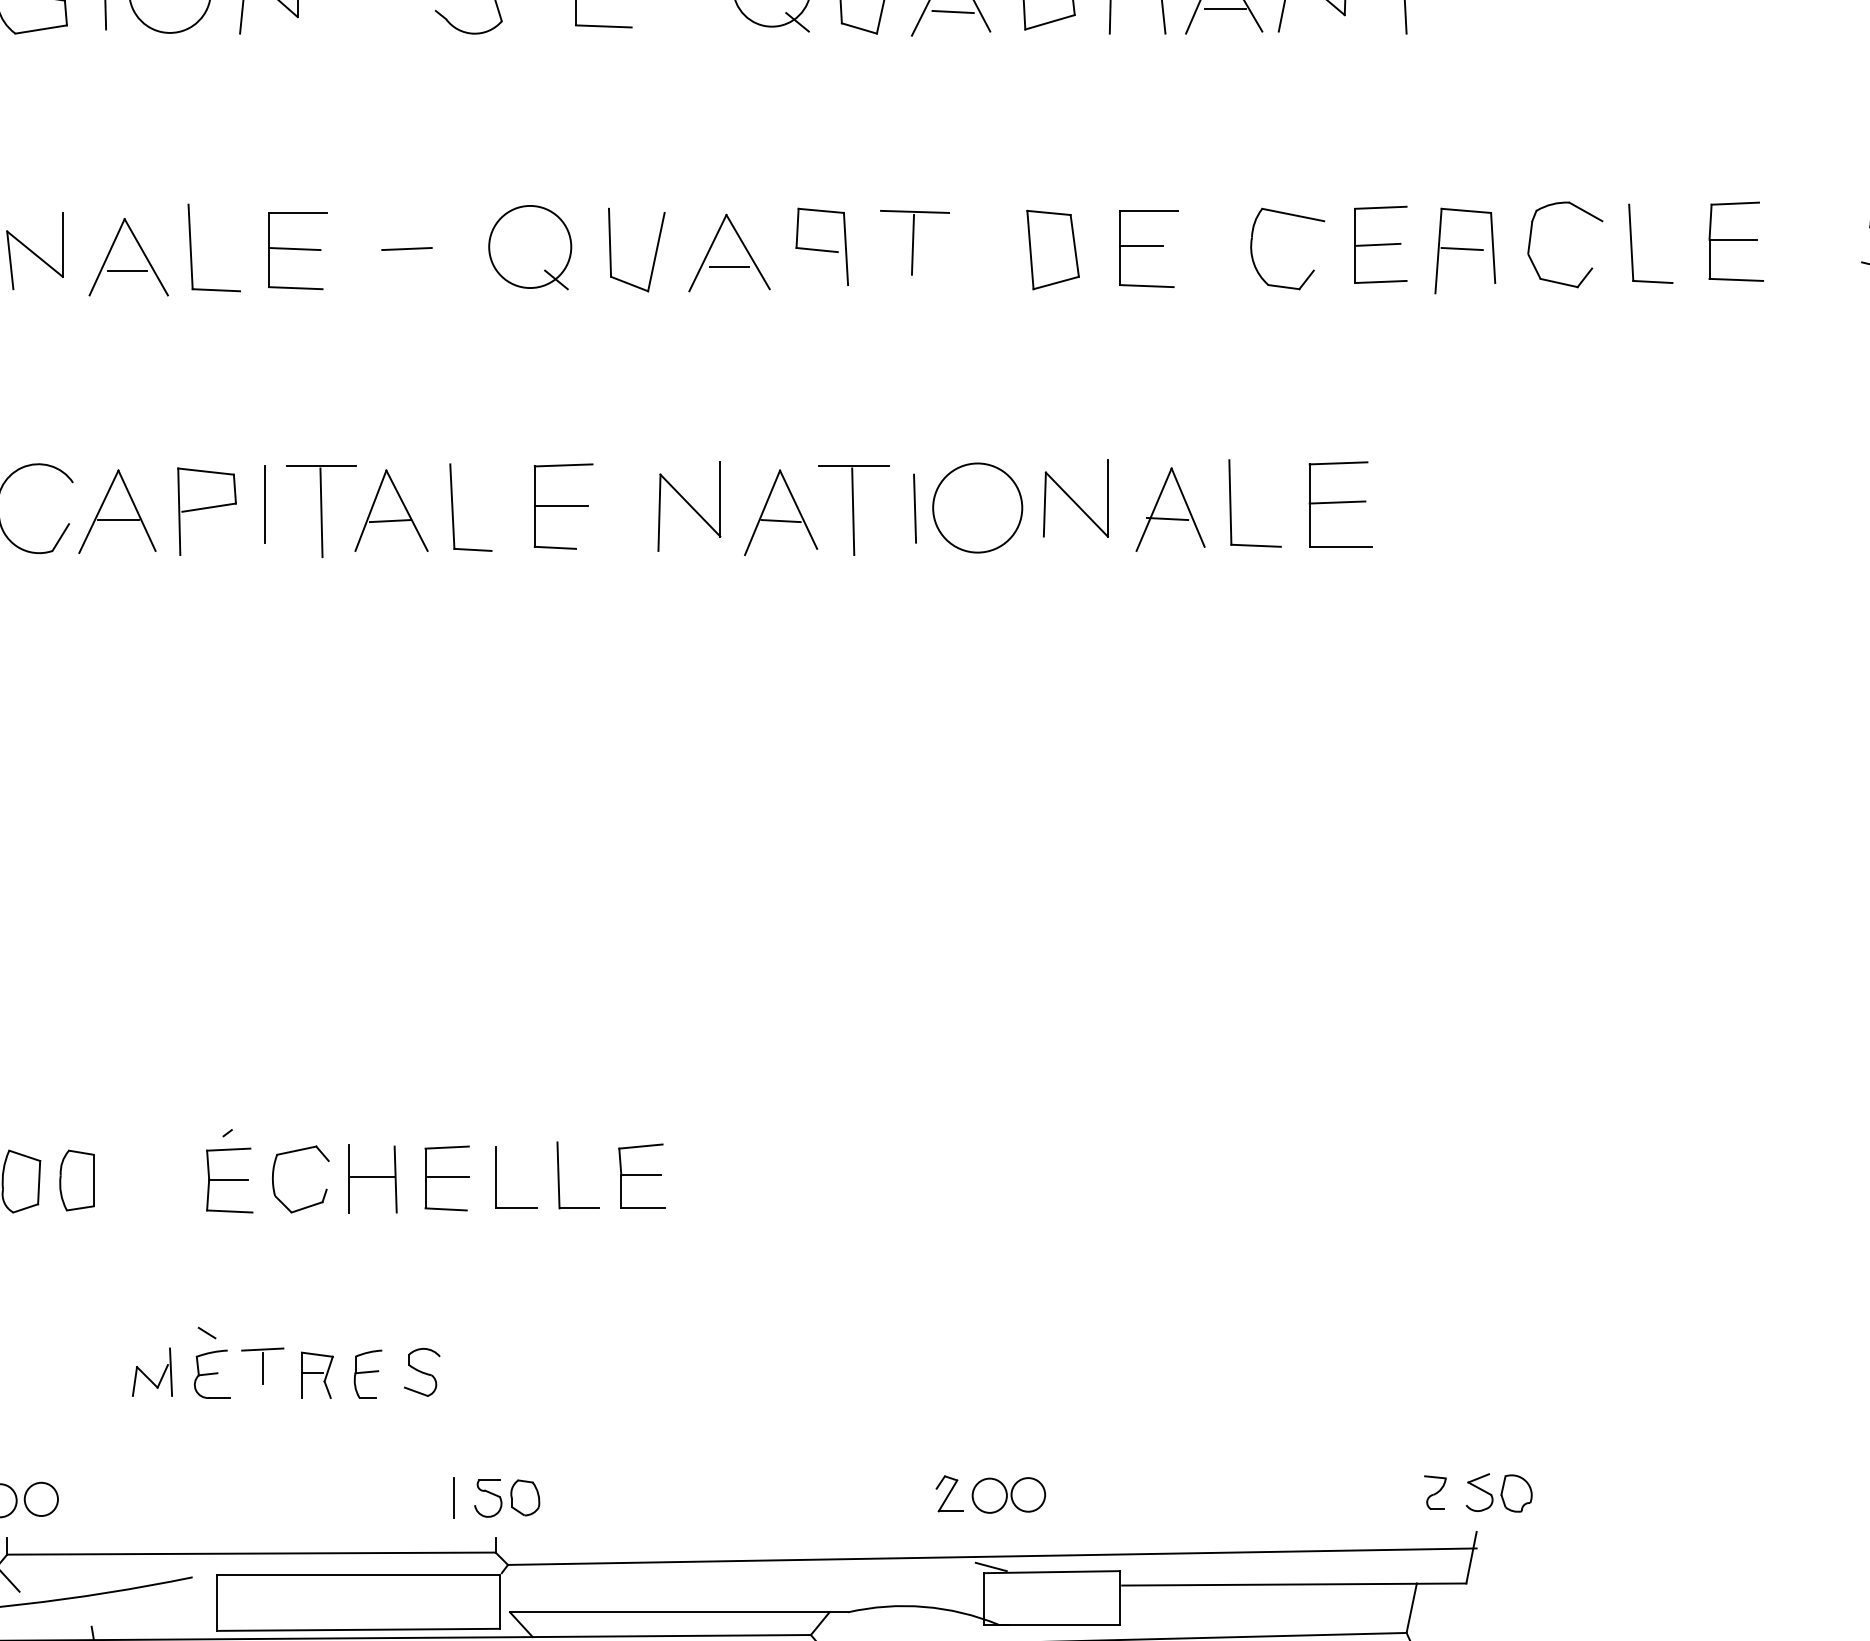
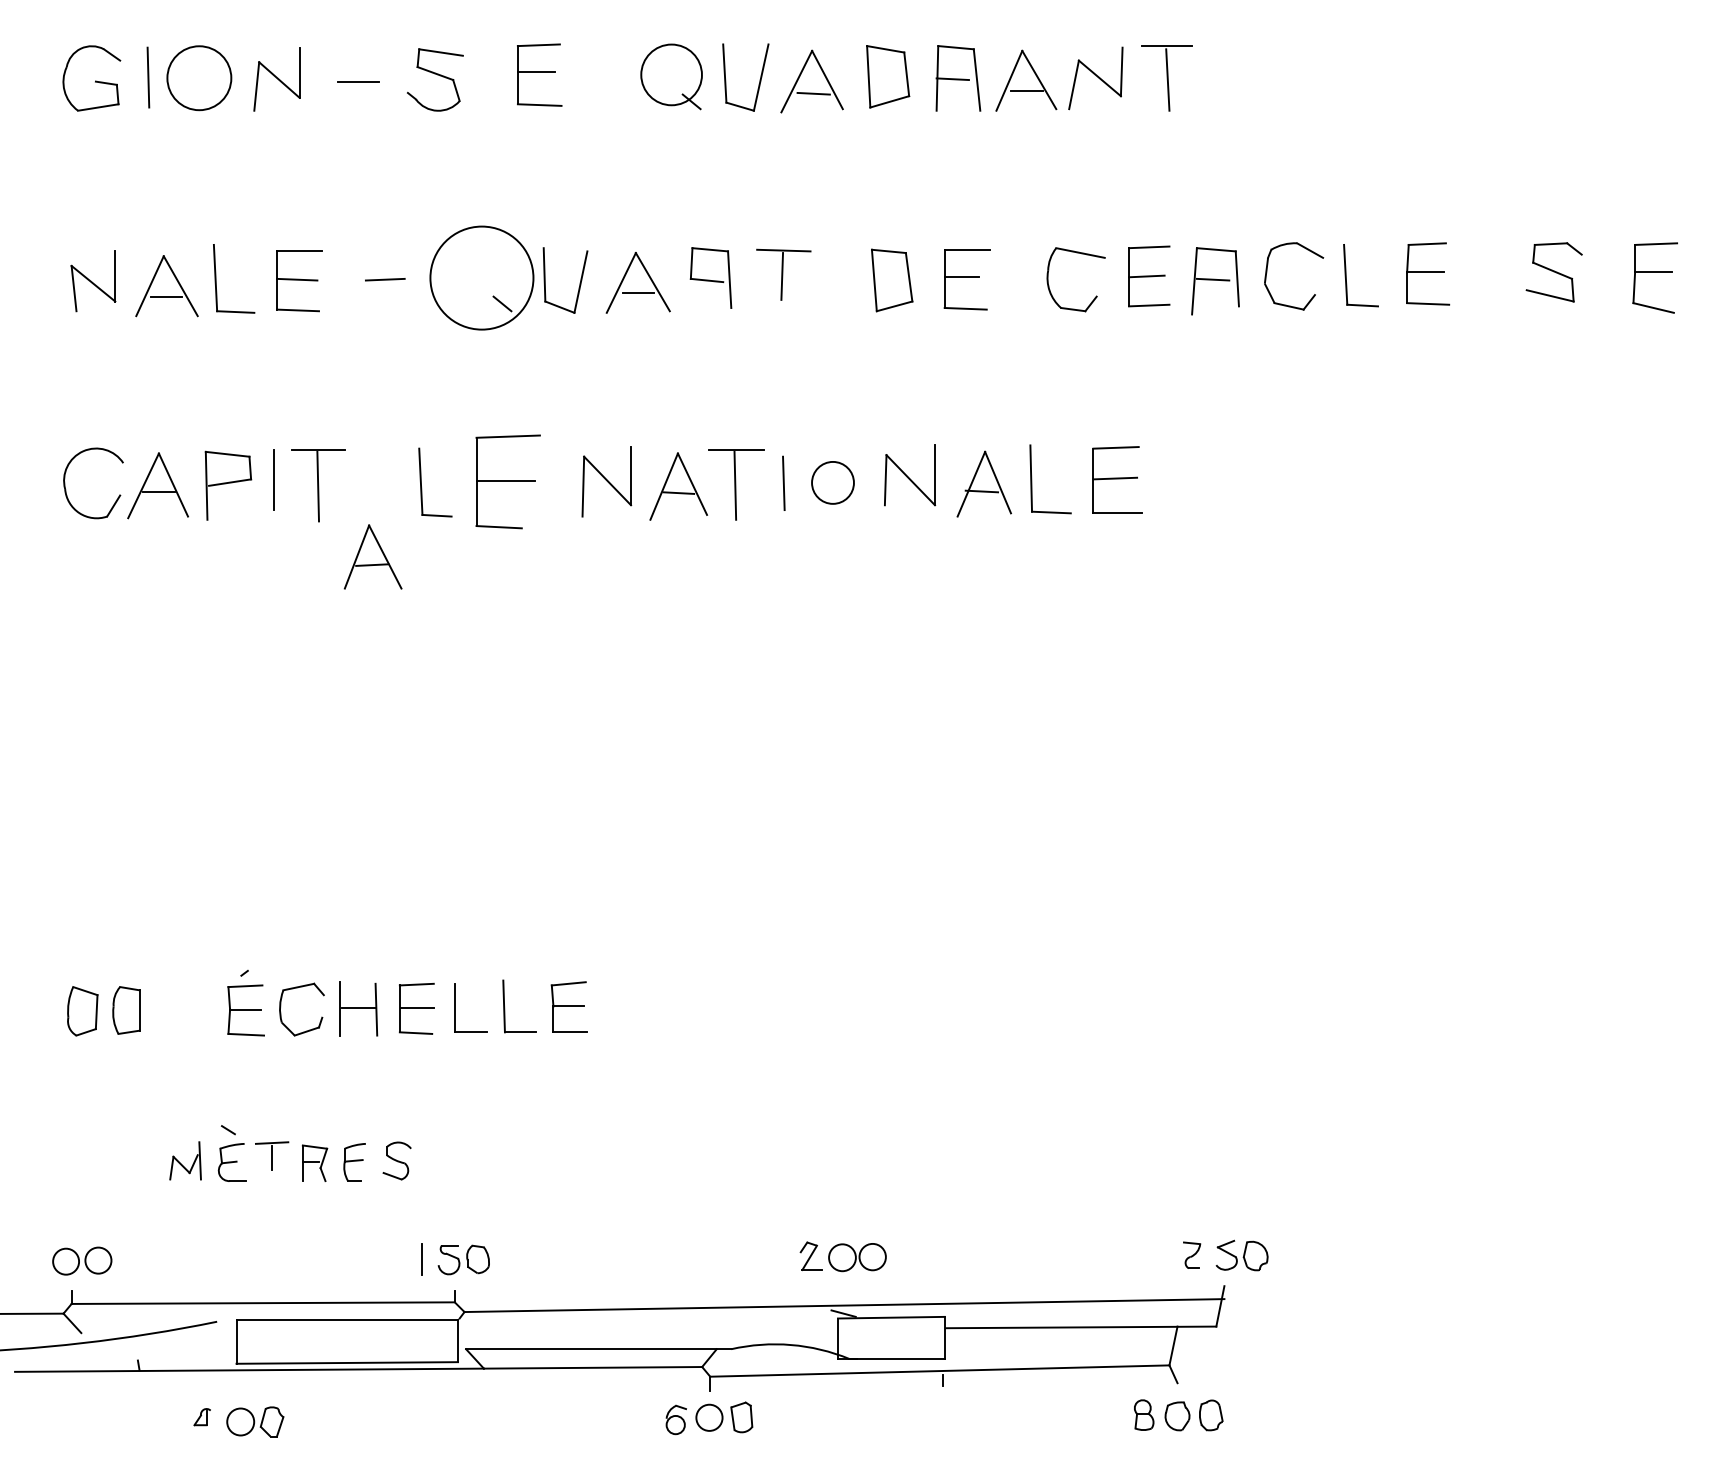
circle: (529, 246) -> (481, 277), size x1.6
part: (562, 506) -> (507, 481), size x1.4
circle: (977, 507) -> (832, 482), size x0.6
part: (390, 510) -> (372, 556), moved

